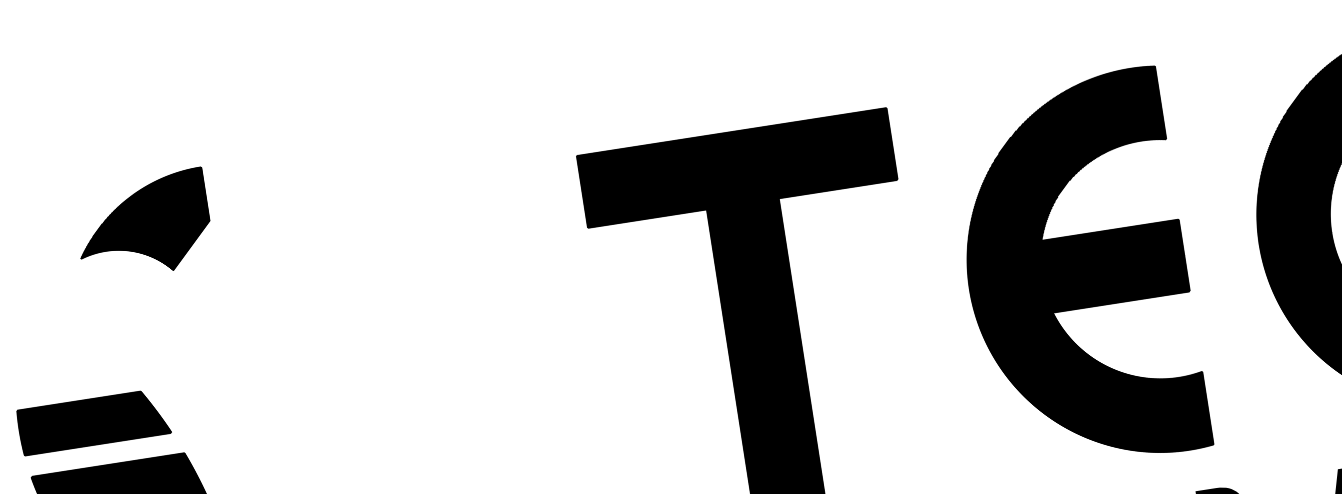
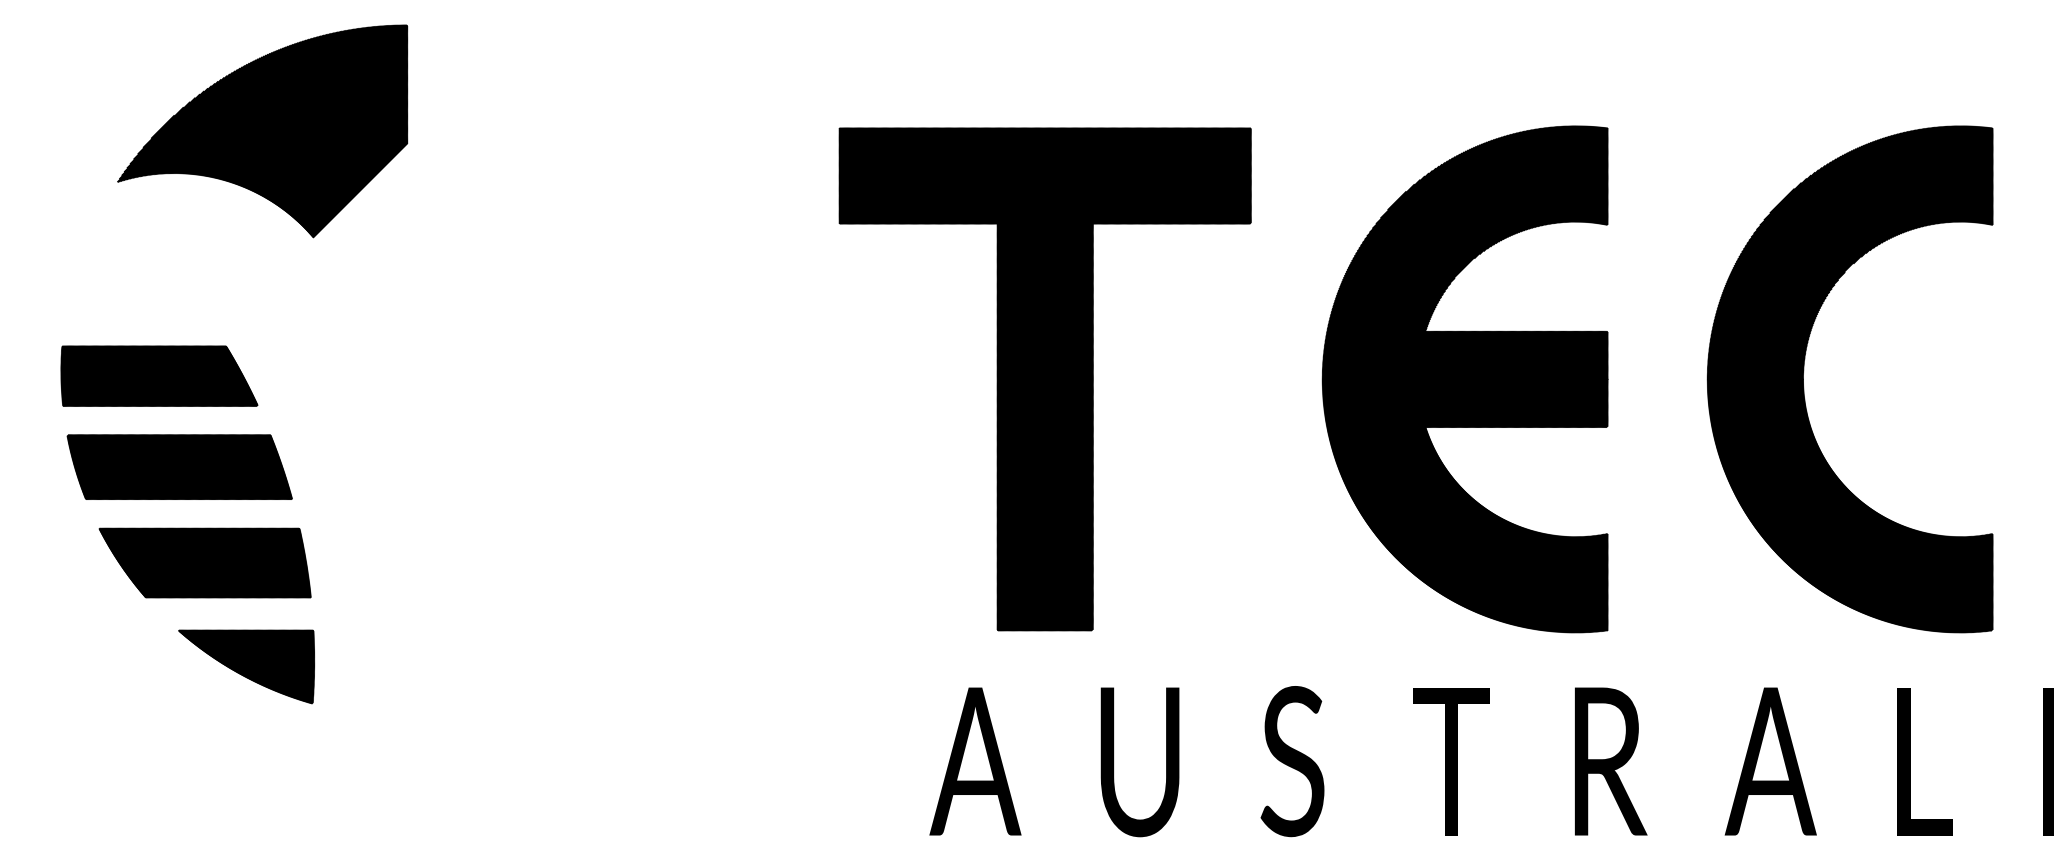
part: (142, 225) -> (262, 131), size x1.67

